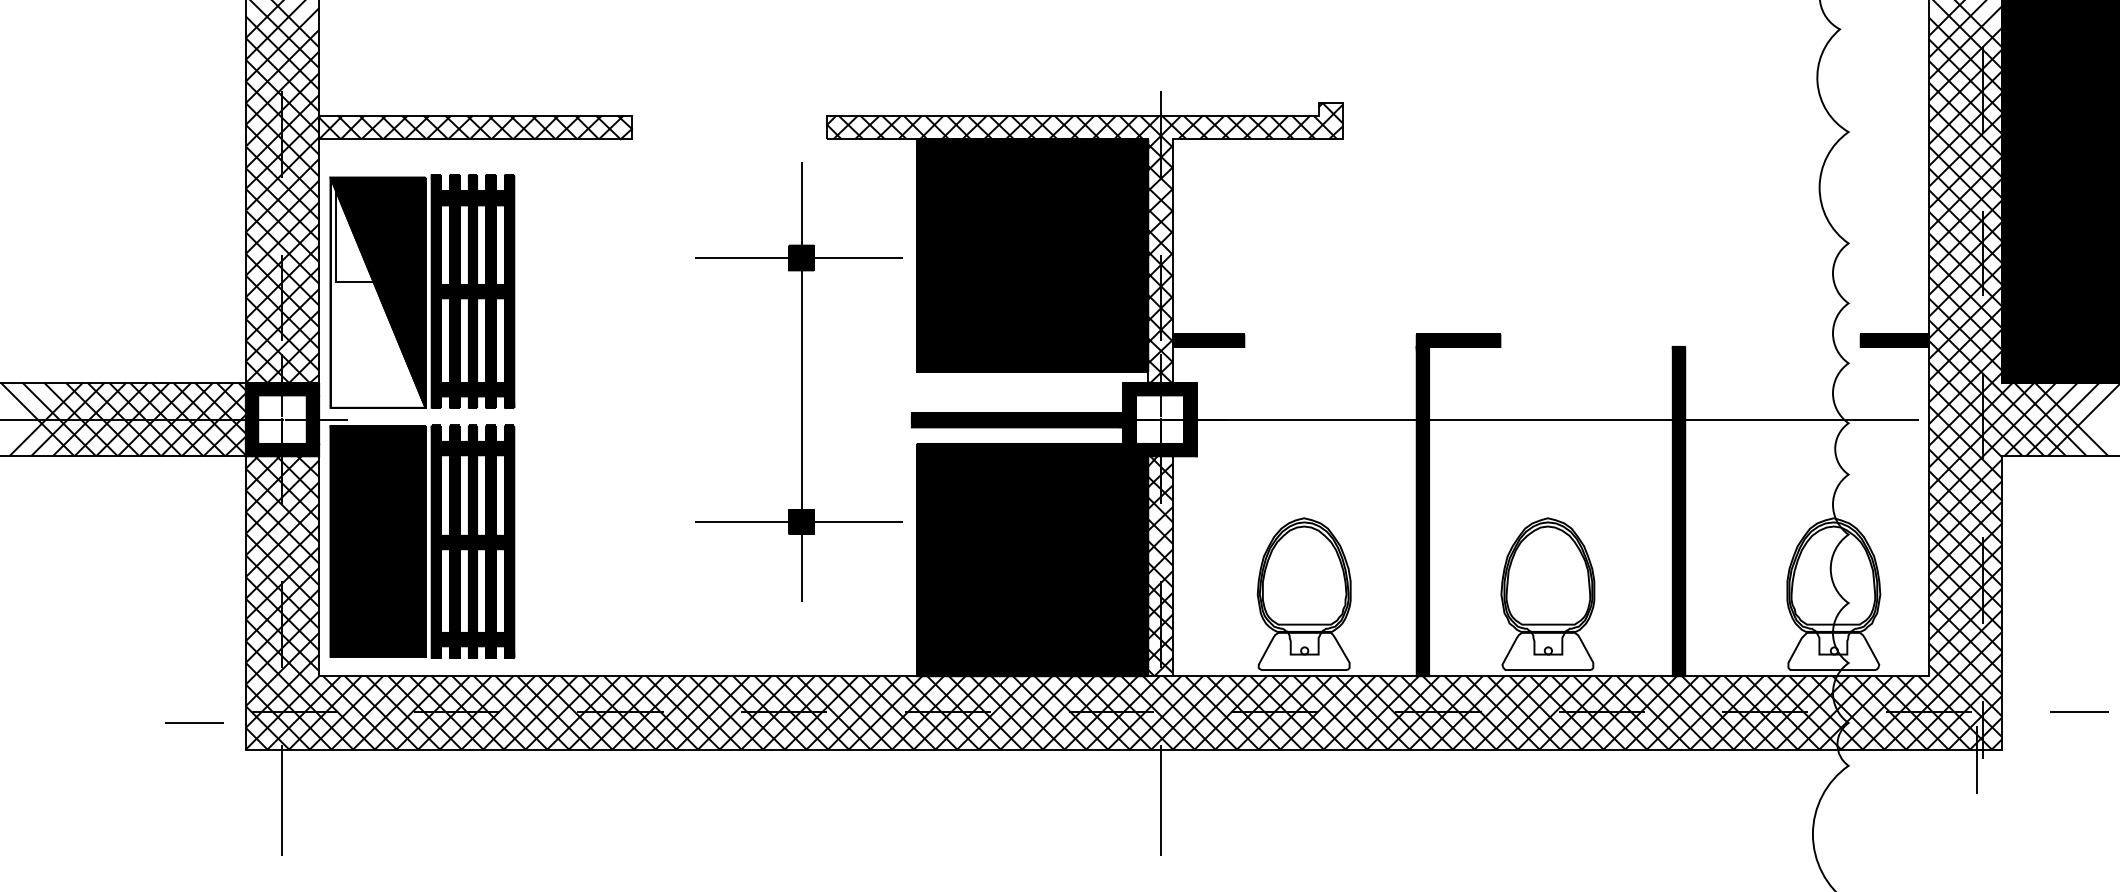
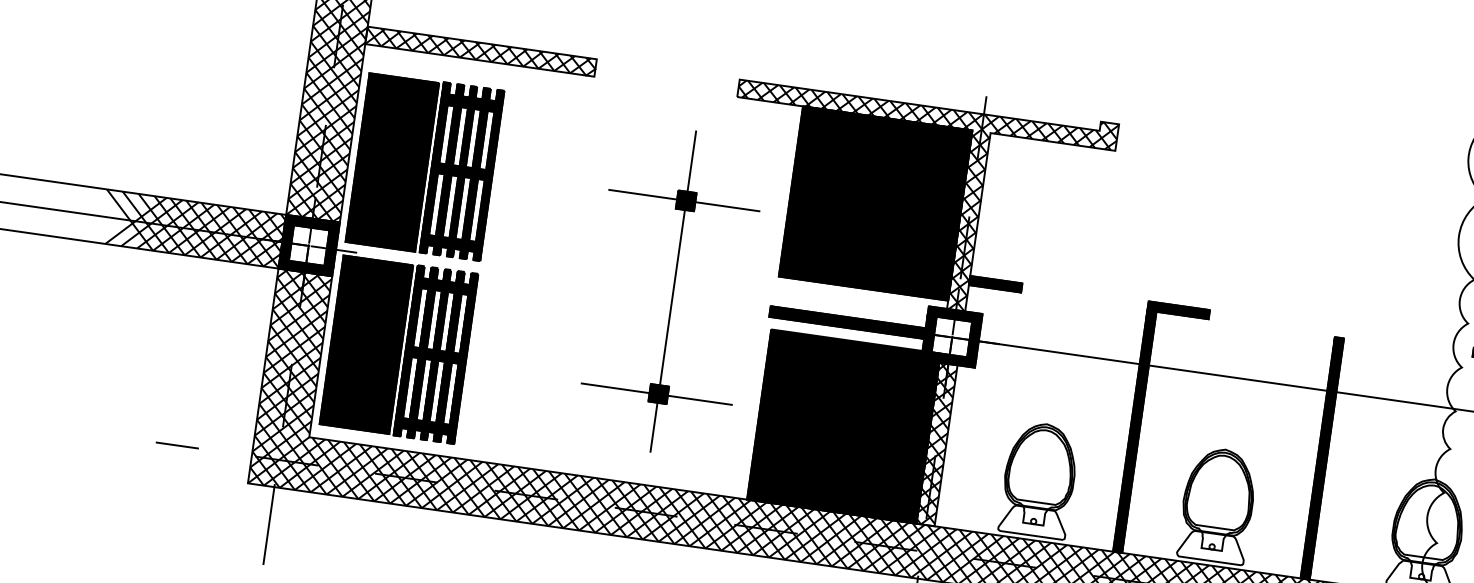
fill: (377, 292) -> (392, 162), added
part: (798, 381) -> (671, 290), moved
line: (194, 722) -> (177, 444), moved

